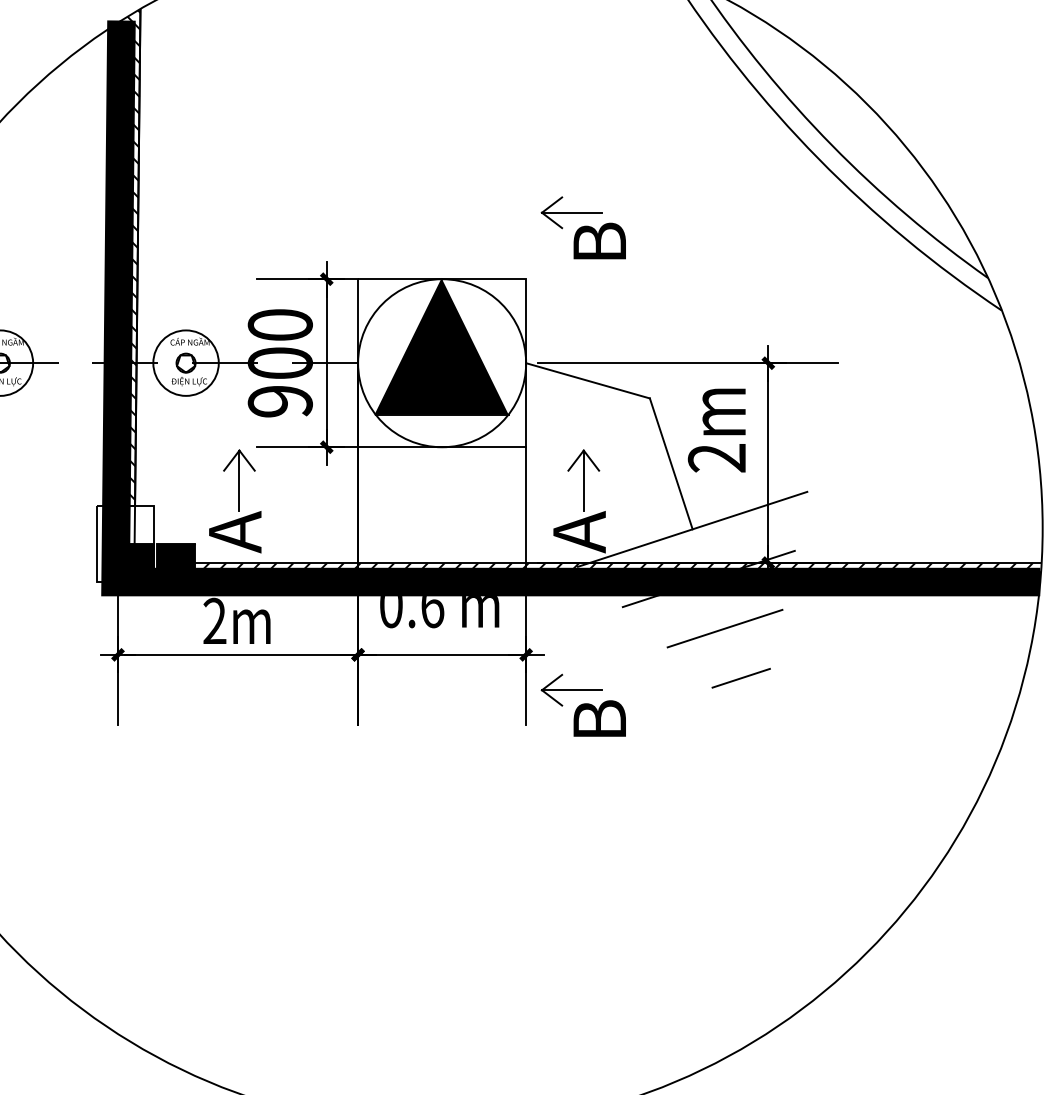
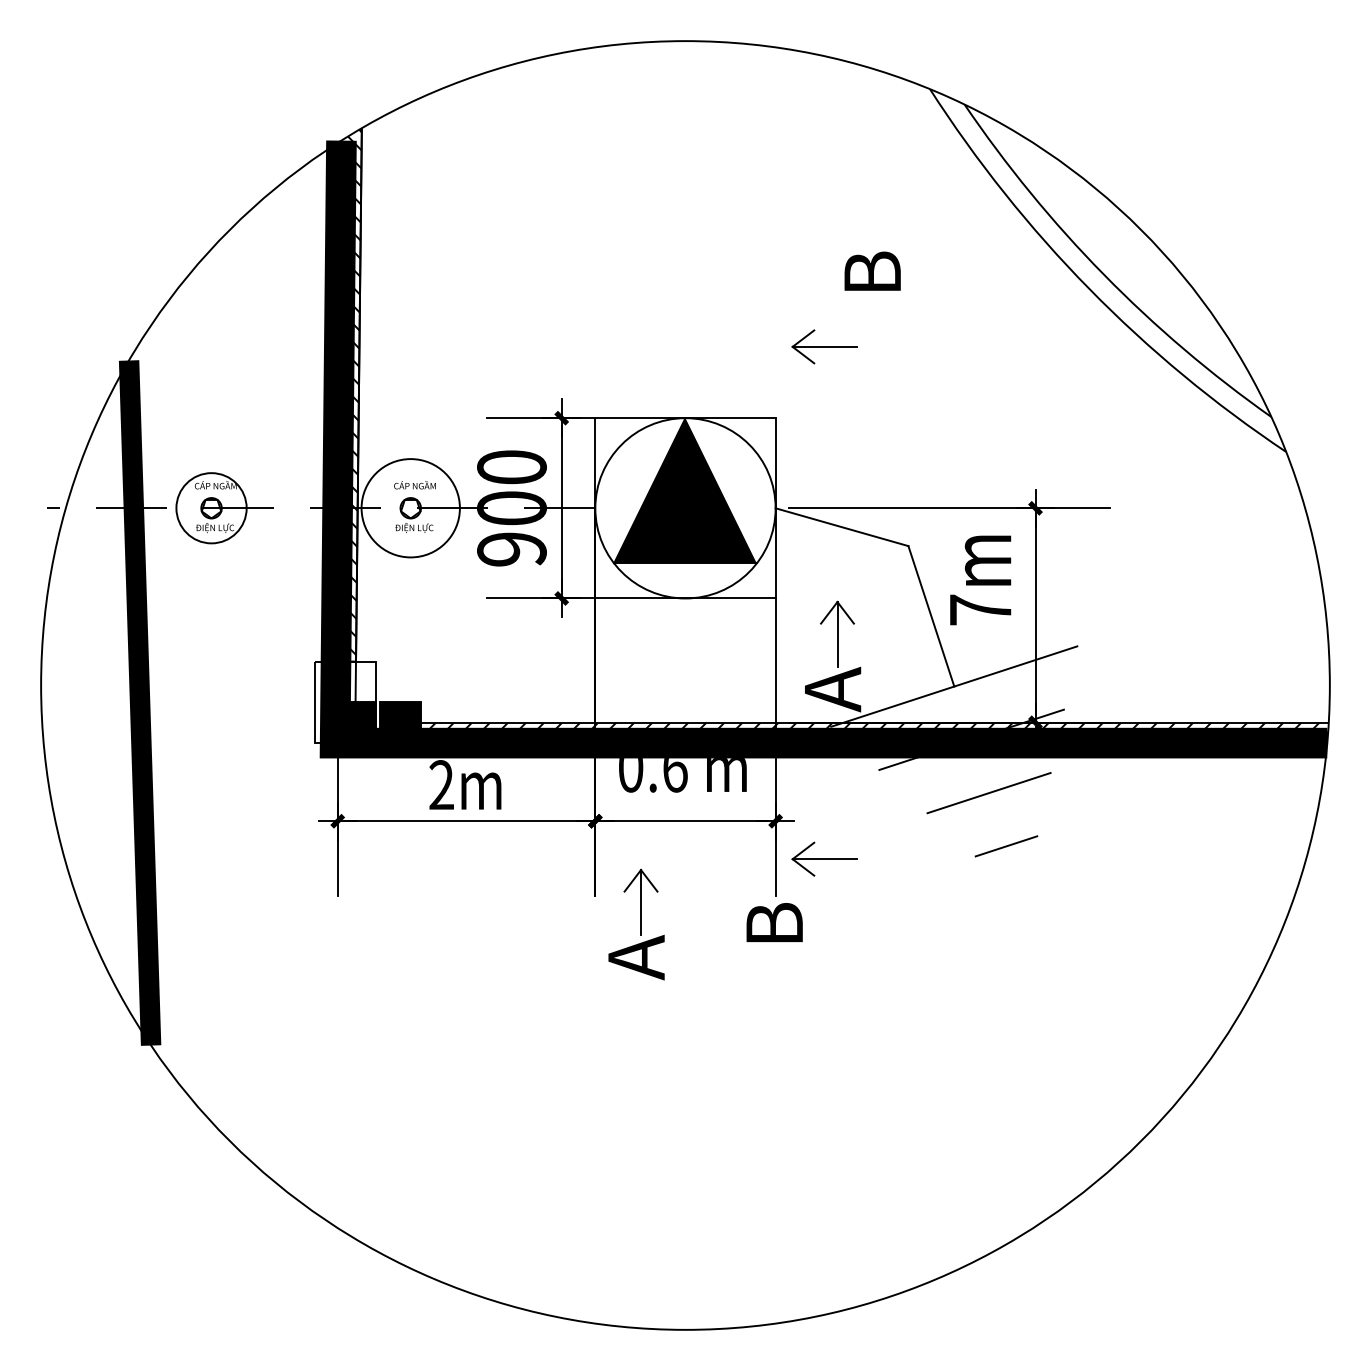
text: (599, 240) -> (872, 270), moved
circle: (185, 363) -> (410, 508), size x1.4
text: (717, 457) -> (980, 609), 2m -> 7m
part: (235, 501) -> (636, 924), moved
text: (599, 718) -> (774, 922), moved

